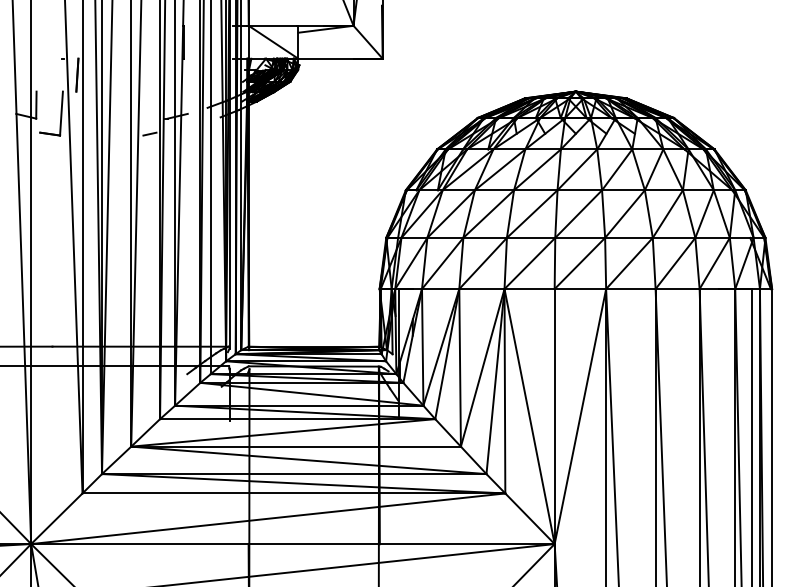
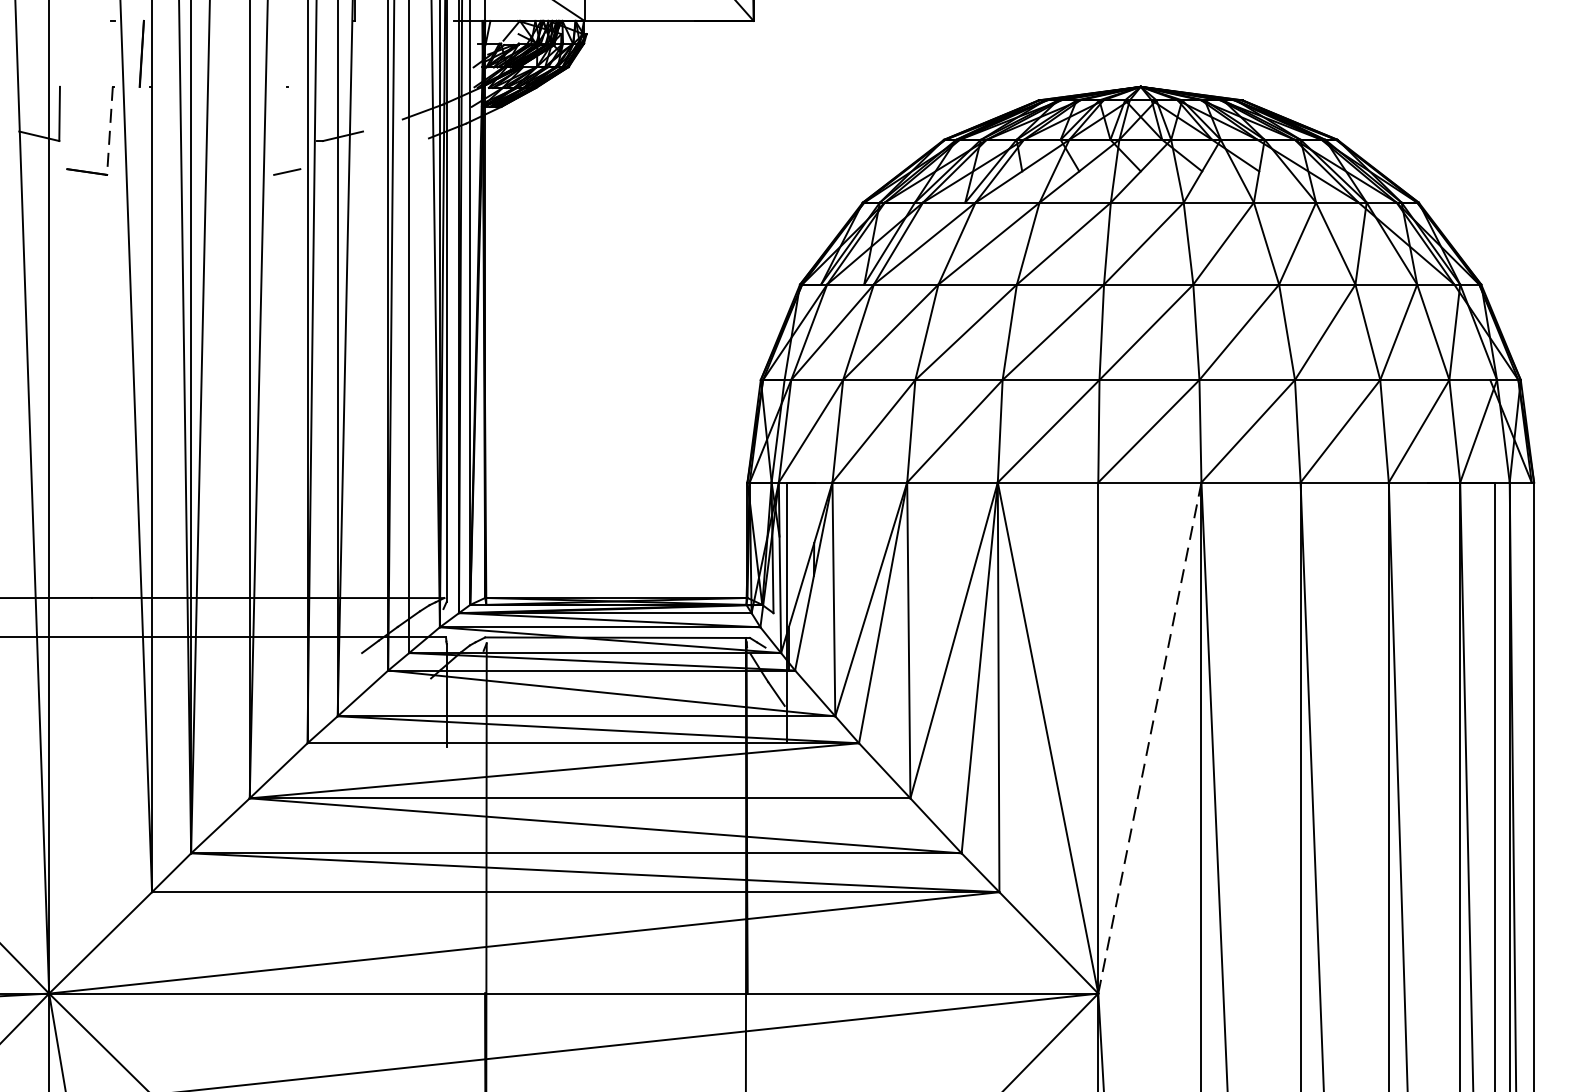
line: (61, 114) -> (109, 132), solid -> dashed
line: (580, 416) -> (1150, 737), solid -> dashed

